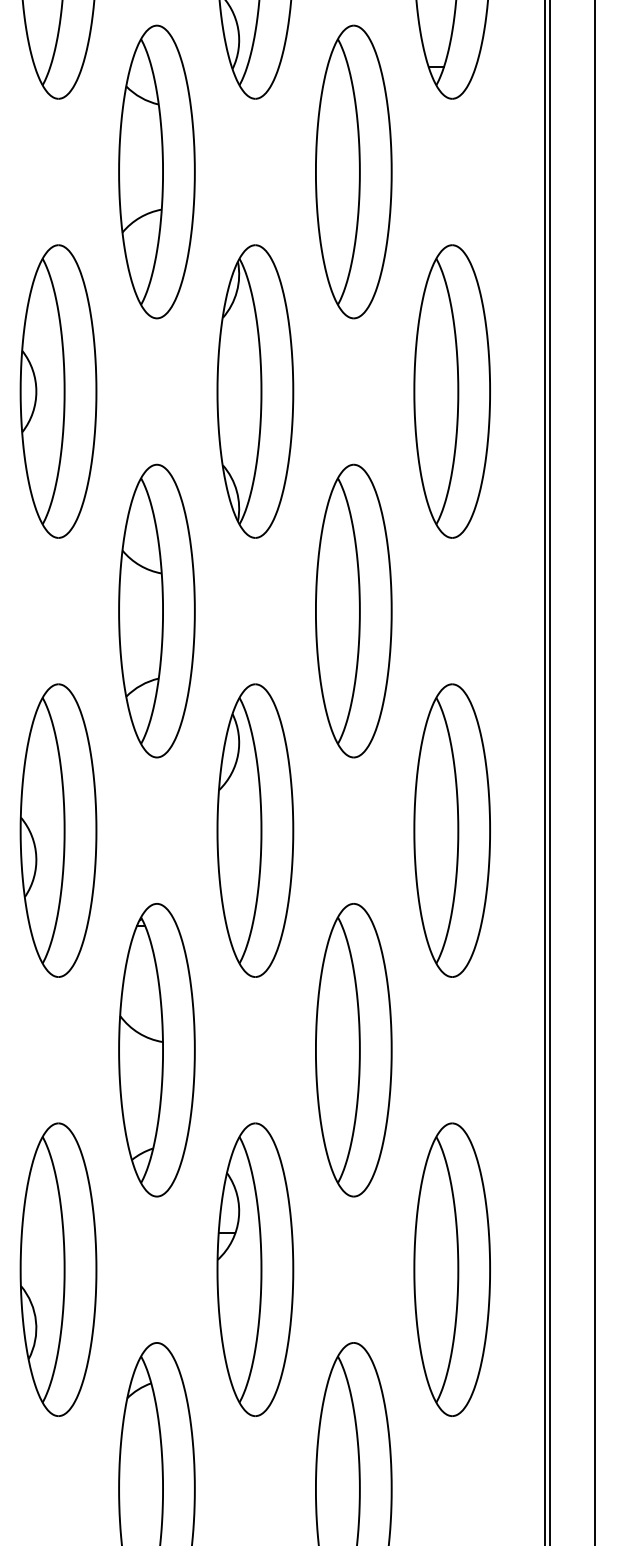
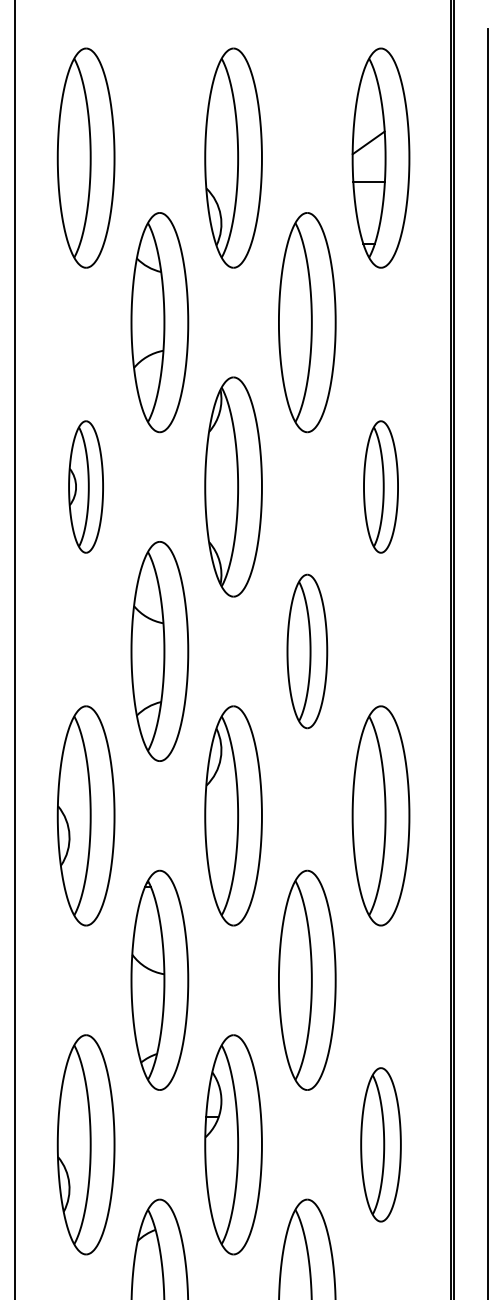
part: (57, 390) -> (85, 486), size x0.6
part: (451, 390) -> (380, 486), size x0.6
part: (354, 611) -> (307, 651), size x0.7
part: (451, 1269) -> (380, 1144), size x0.7

